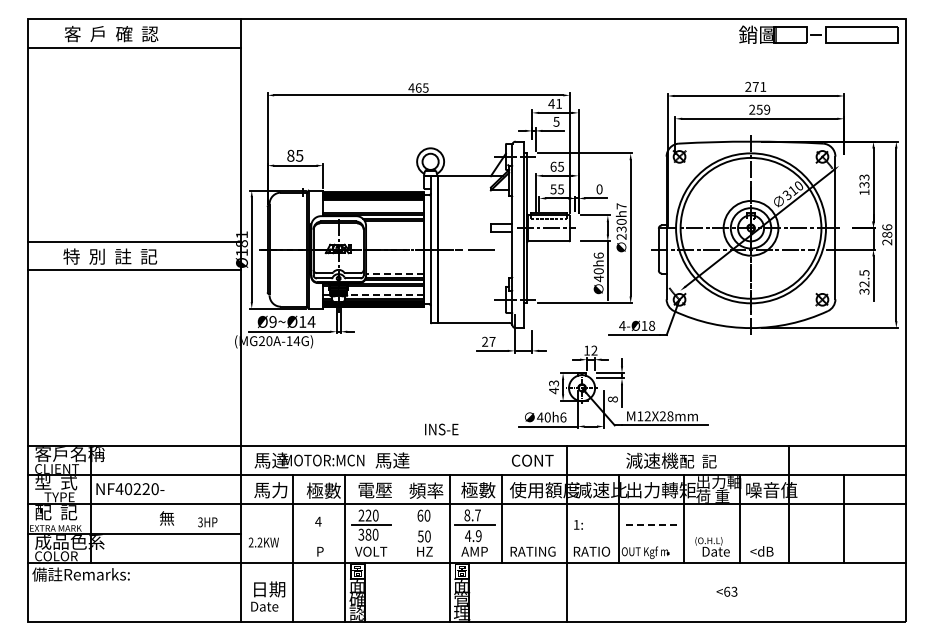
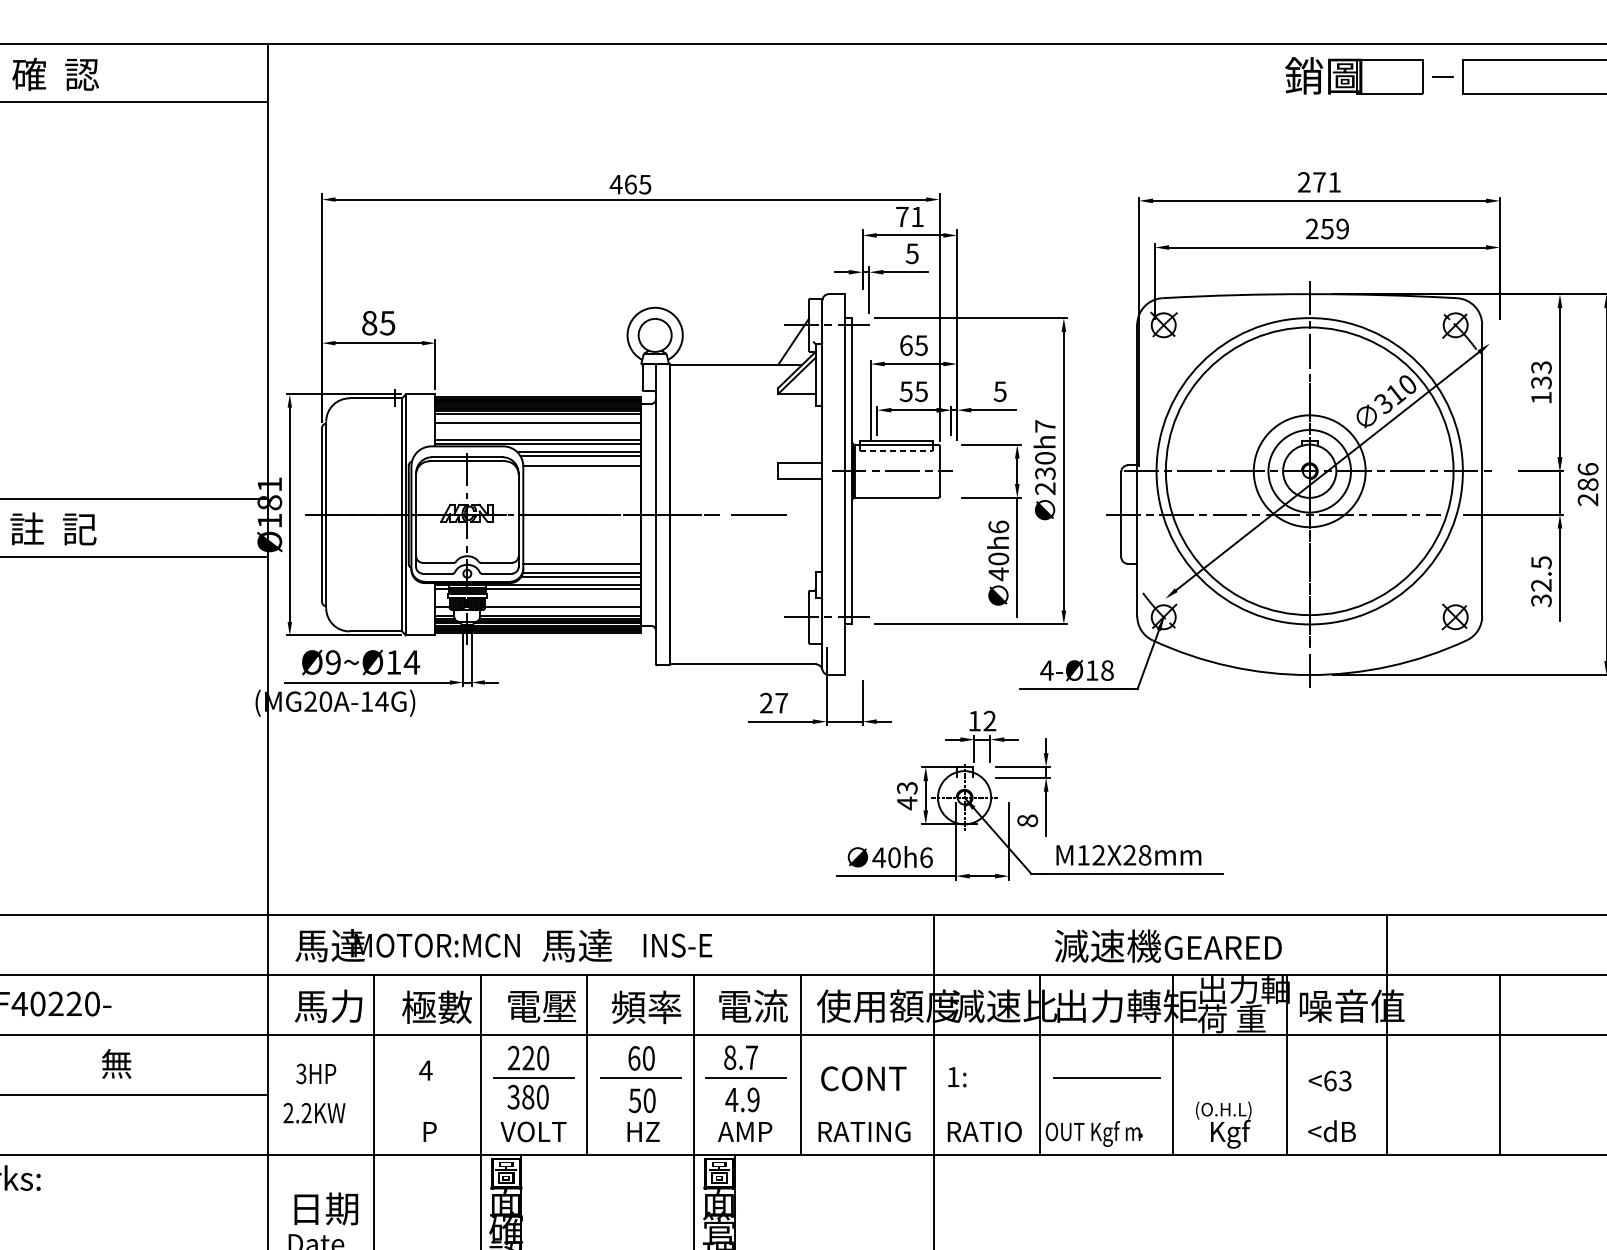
text: (551, 103) -> (902, 216), 41 -> 71
text: (599, 189) -> (1000, 391), 0 -> 5
line: (373, 204) -> (538, 422), added
line: (394, 225) -> (581, 465), added
line: (394, 273) -> (581, 563), dashed -> solid
line: (385, 294) -> (562, 606), dashed -> solid
text: (441, 429) -> (677, 945), moved
text: (532, 460) -> (863, 1078), moved
text: (708, 461) -> (1222, 947), 配  記 -> GEARED
text: (478, 490) -> (752, 1006), 極數 -> 電流
line: (397, 518) -> (587, 1064), added
text: (207, 522) -> (315, 1074), moved
line: (423, 525) -> (640, 1078), added
line: (652, 525) -> (1108, 1078), dashed -> solid
text: (716, 552) -> (1239, 1133), Date -> Kgf
text: (726, 591) -> (1329, 1080), moved

